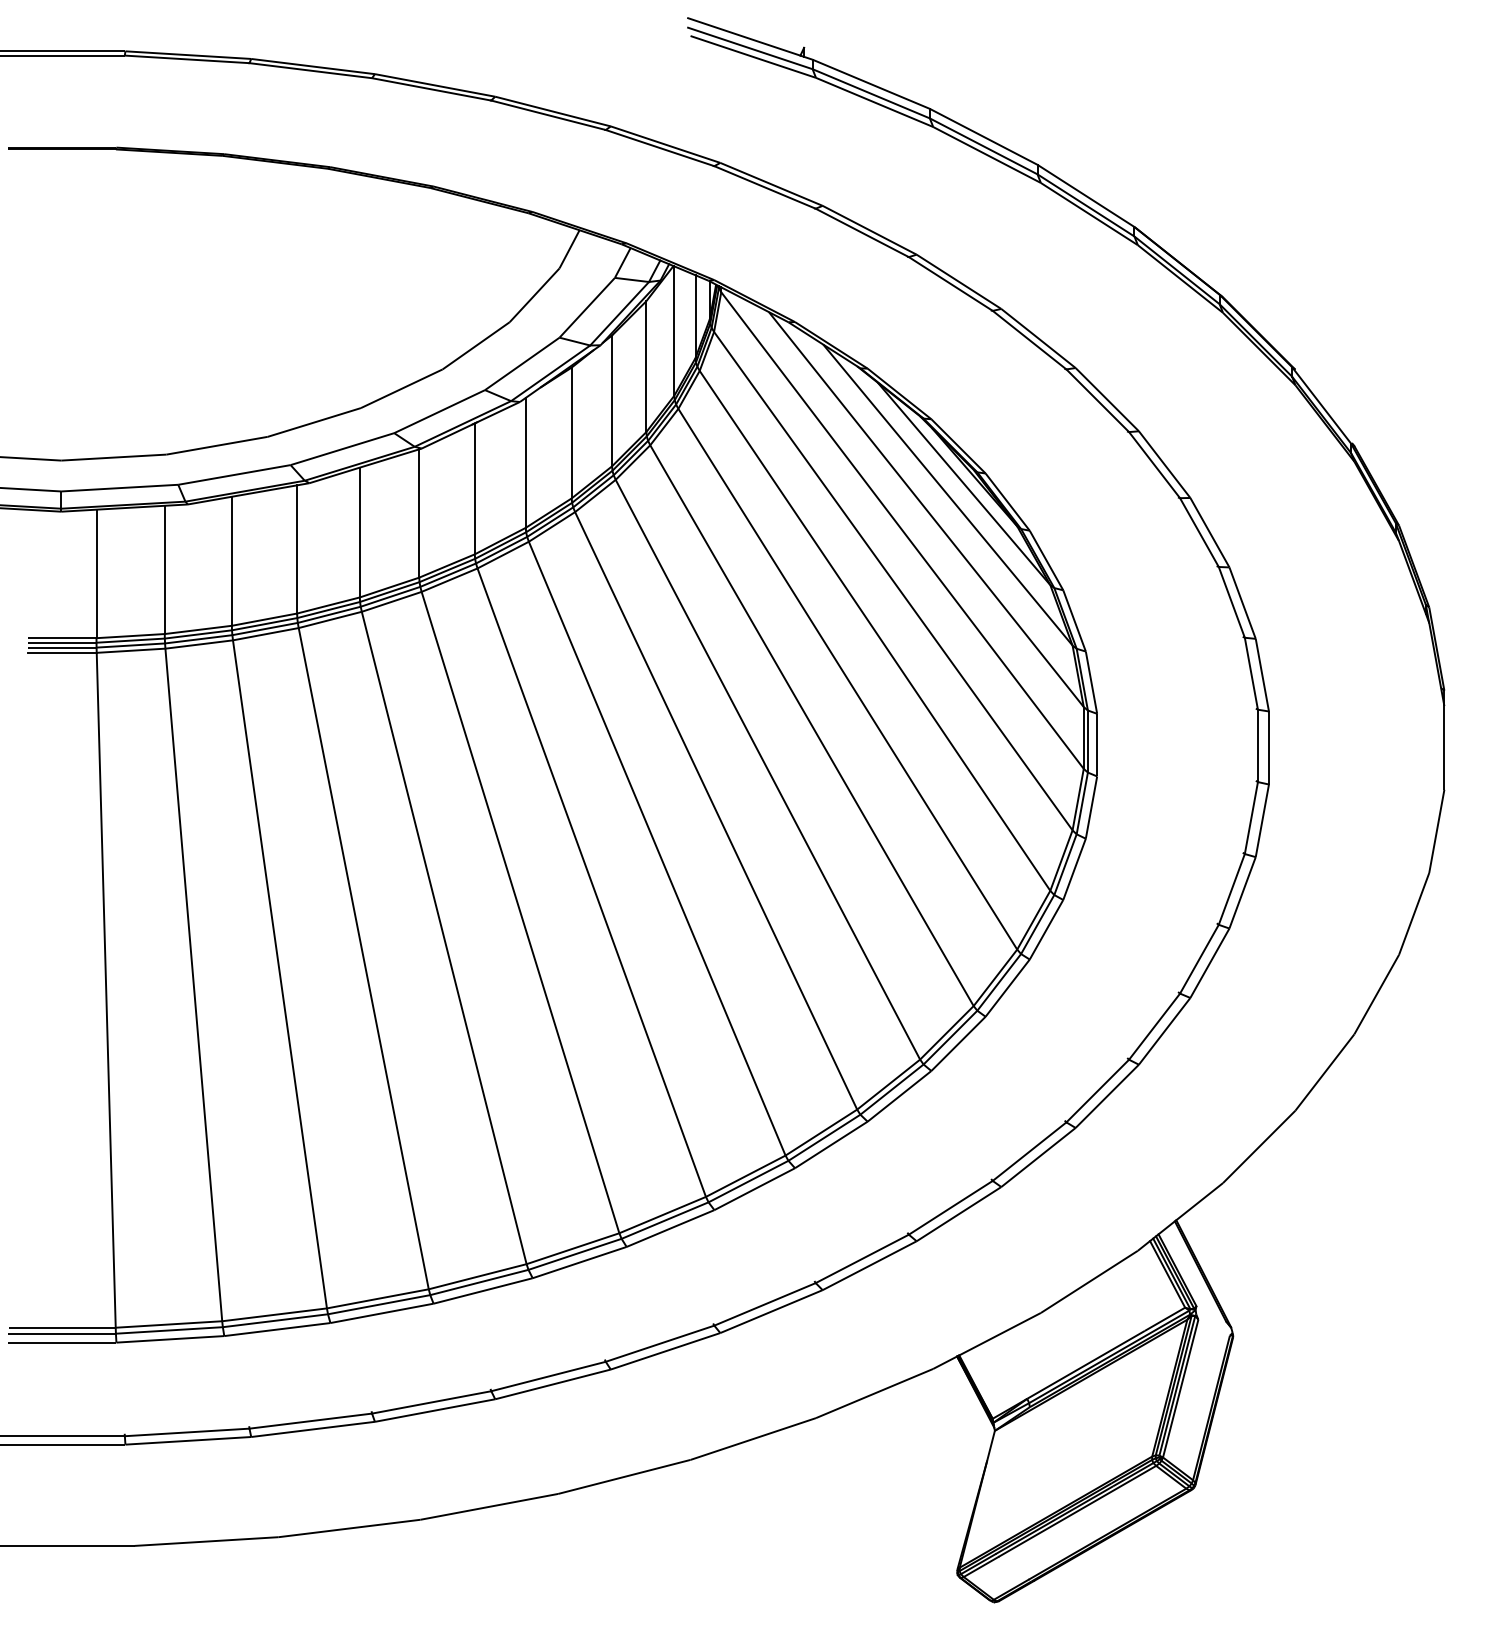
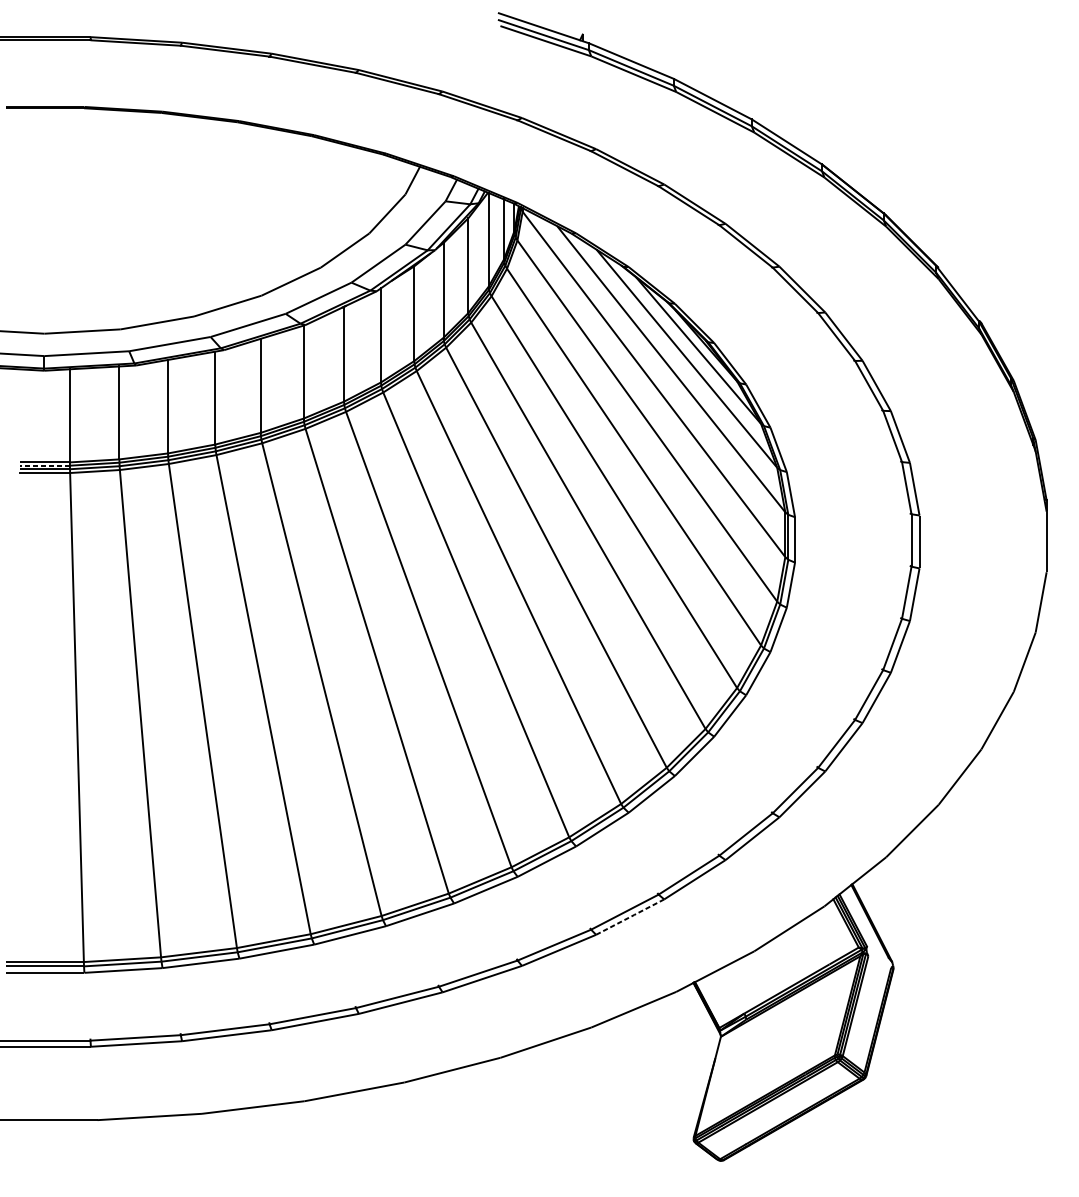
line: (61, 642) -> (44, 465), solid -> dashed
line: (870, 1265) -> (630, 916), solid -> dashed

